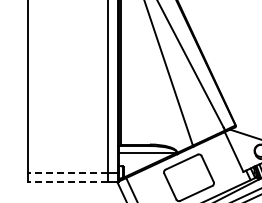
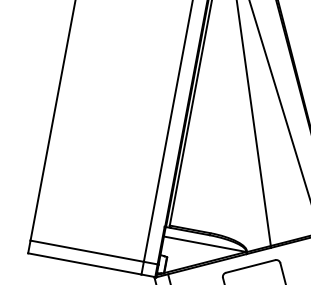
line: (67, 172) -> (86, 250), dashed -> solid
line: (67, 181) -> (84, 263), dashed -> solid

